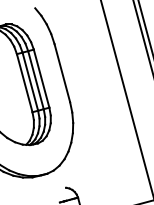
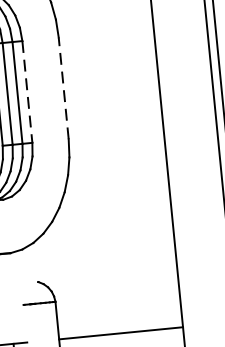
line: (62, 72) -> (64, 87), solid -> dashed
line: (41, 79) -> (26, 93), solid -> dashed

